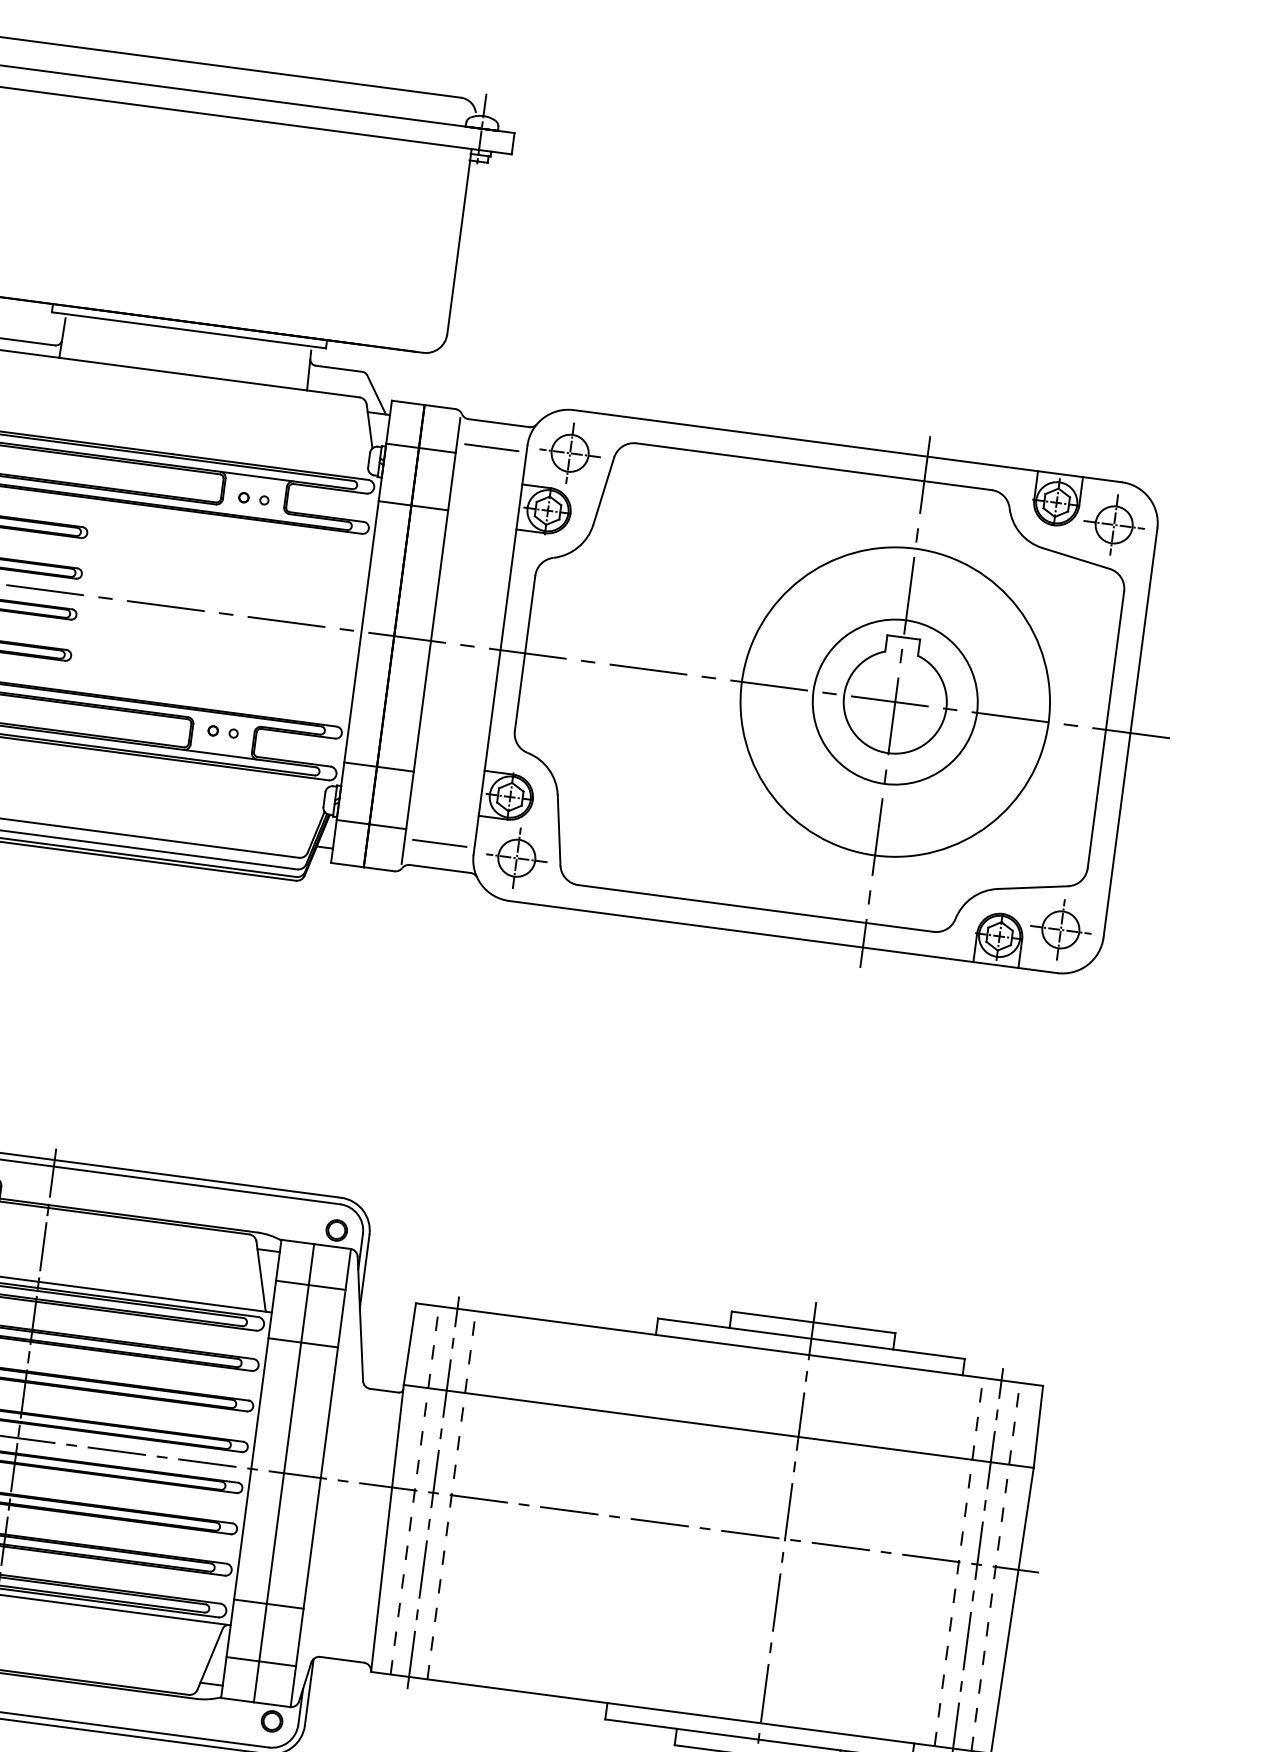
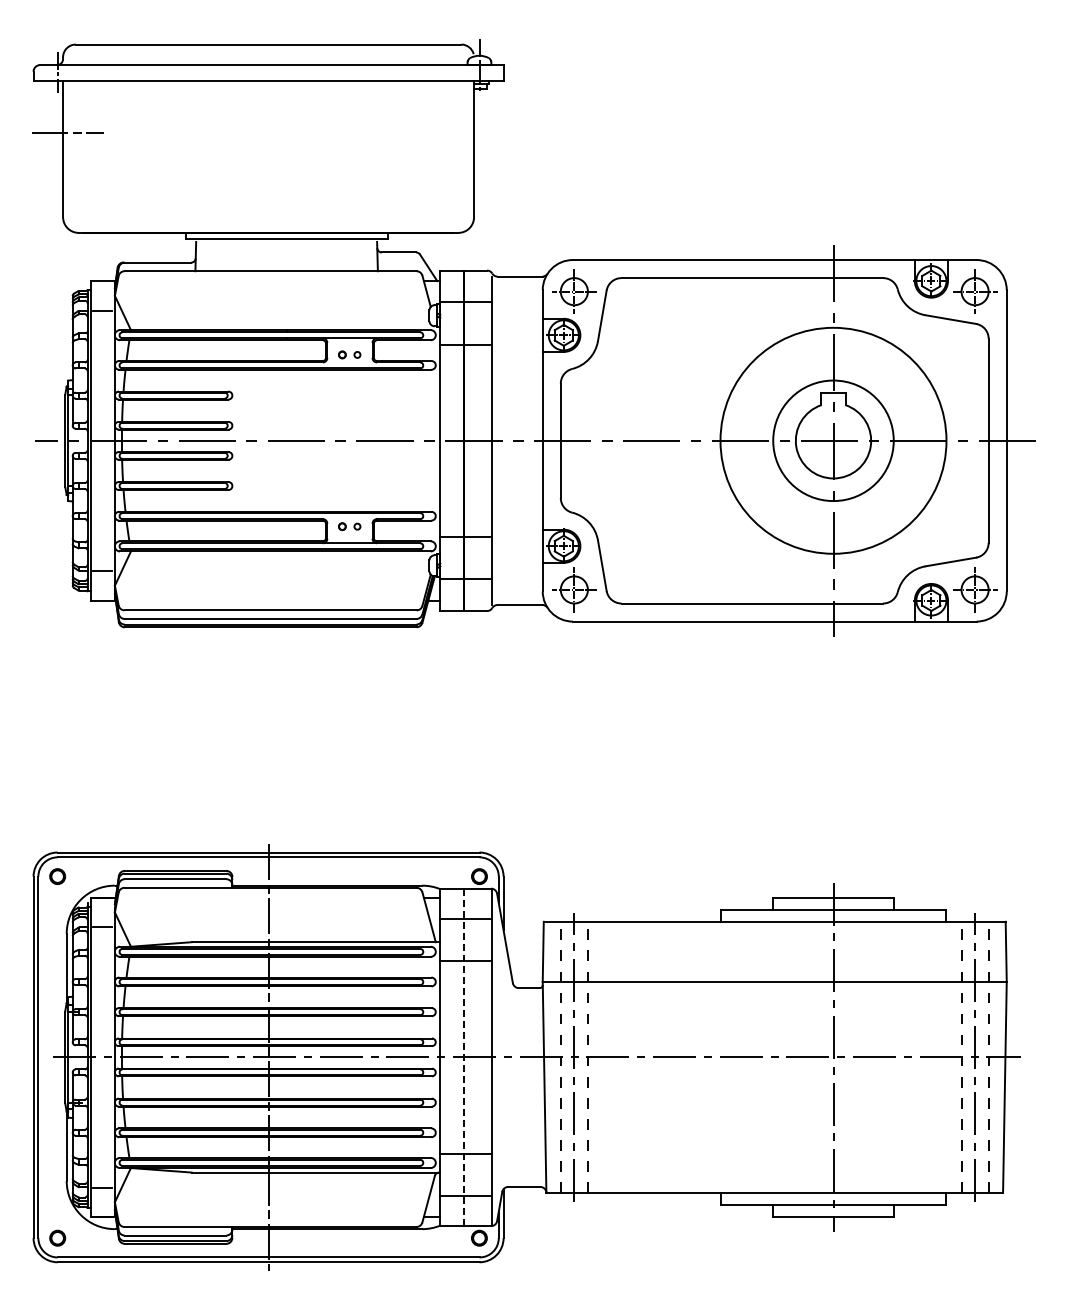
line: (490, 448) -> (516, 295), removed
line: (438, 843) -> (516, 586), removed
line: (284, 1473) -> (464, 1057), solid -> dashed

